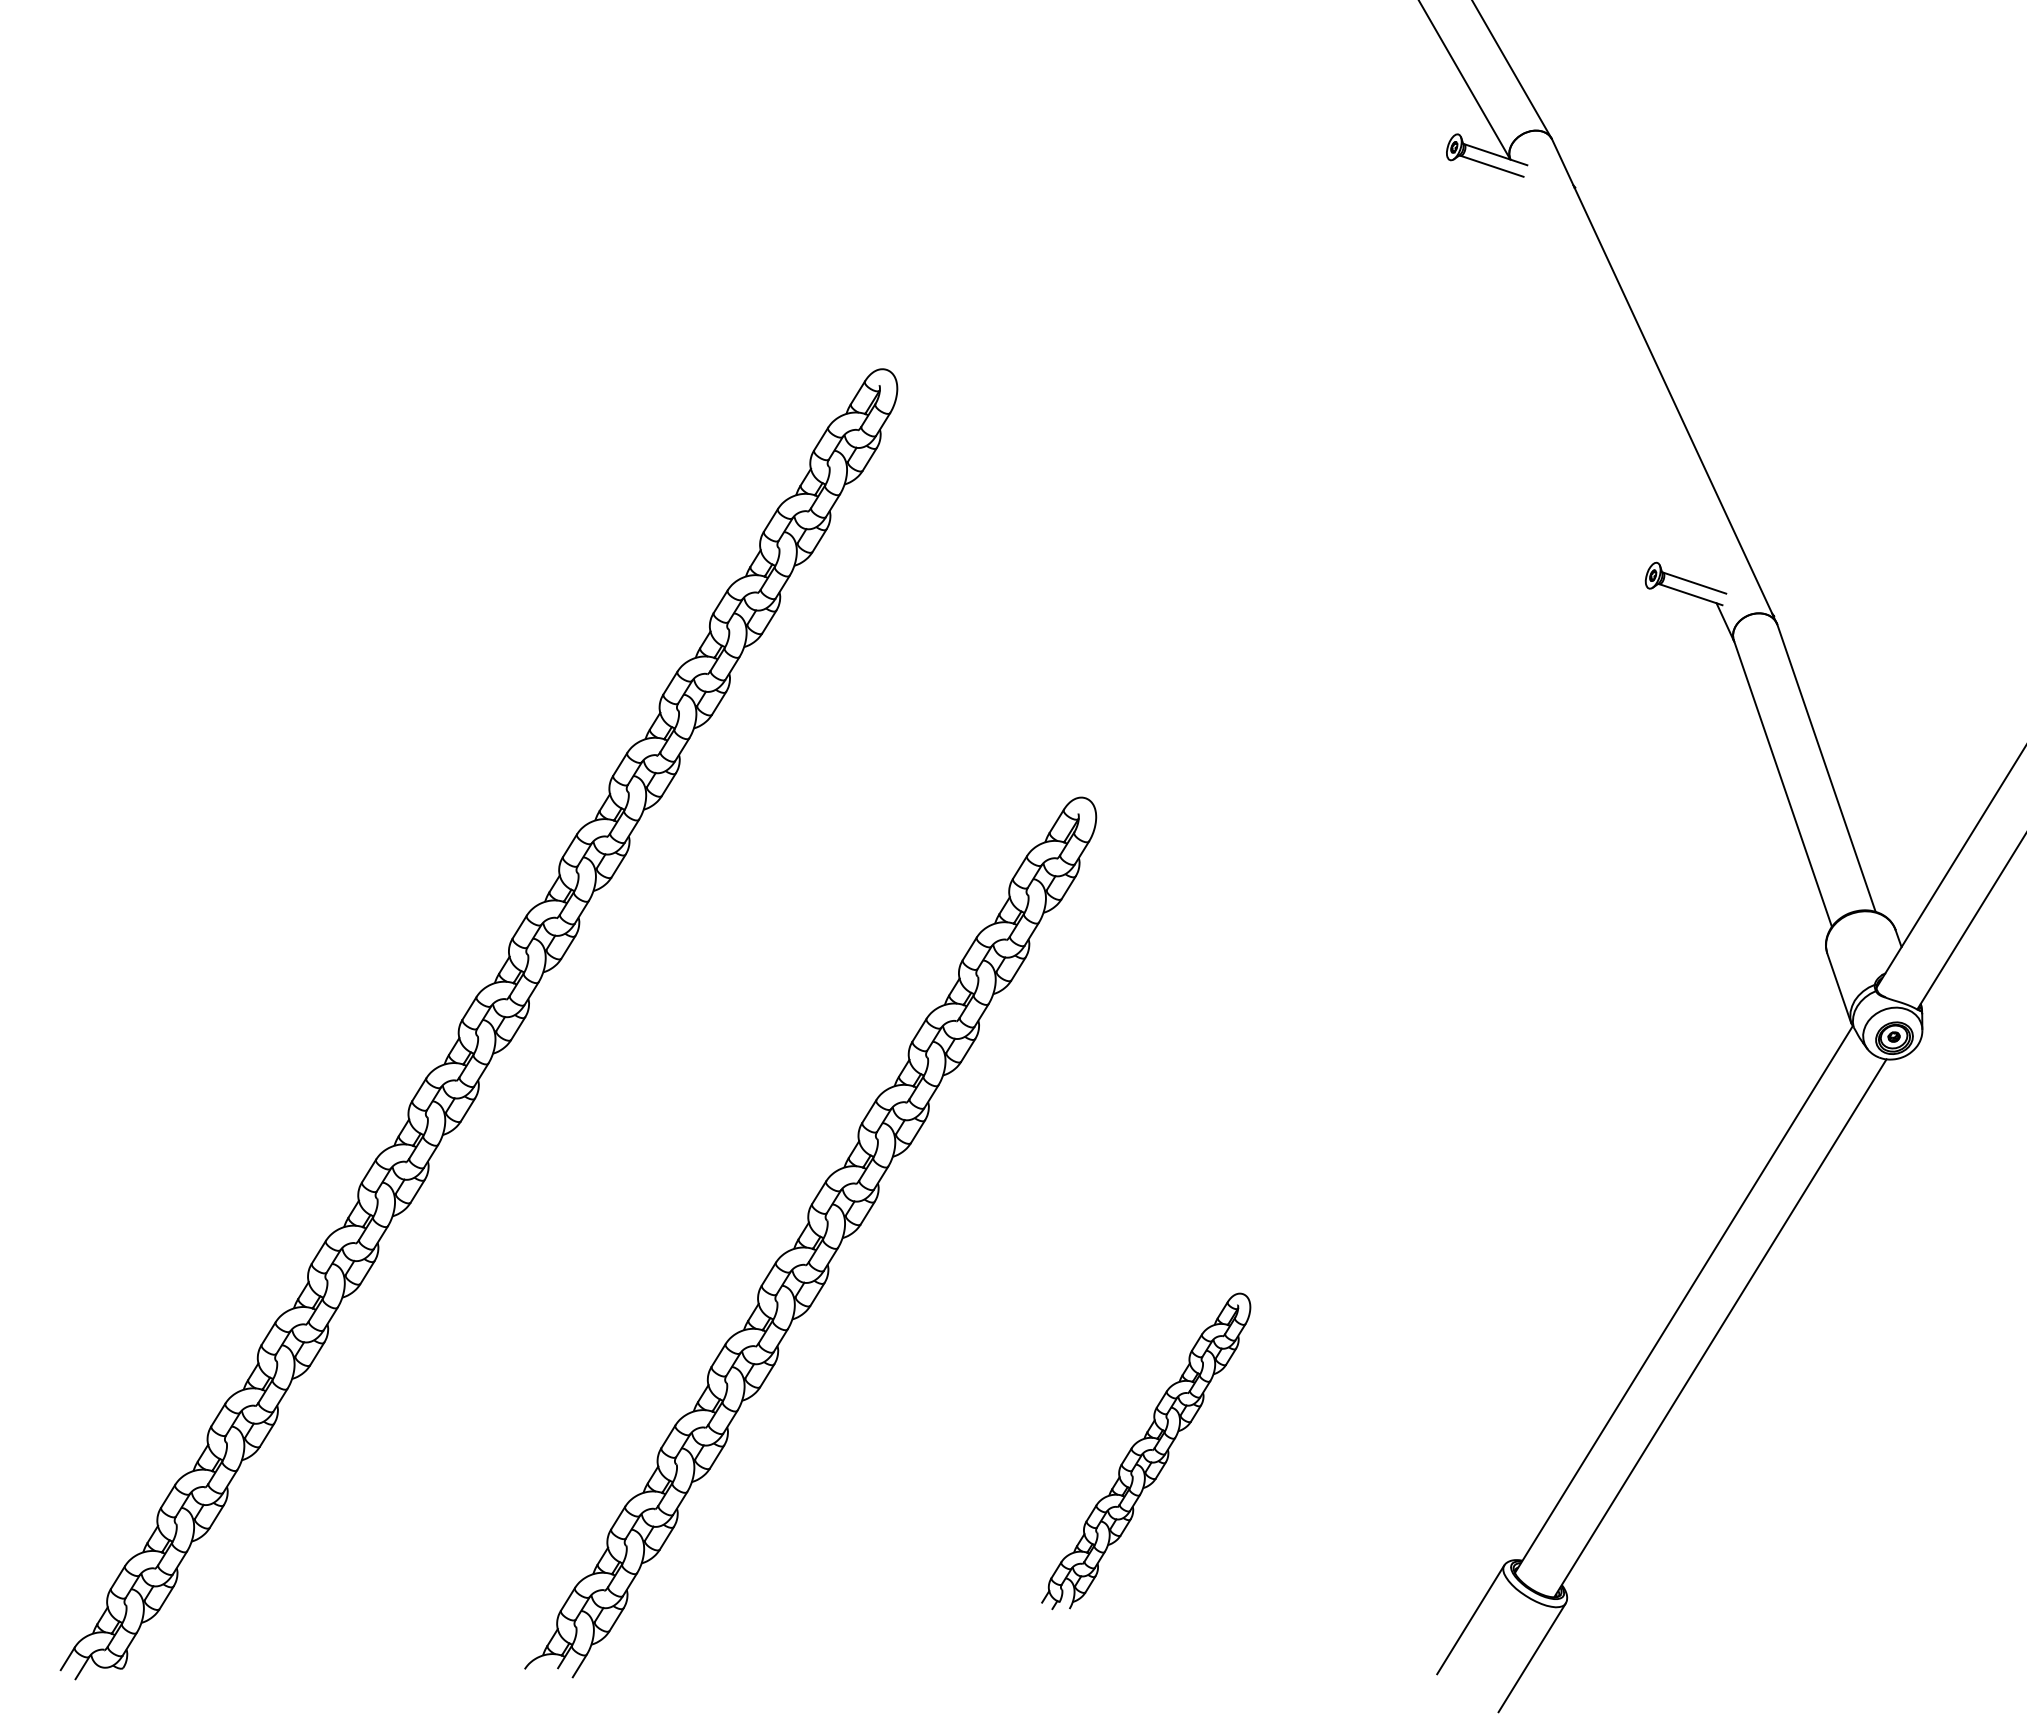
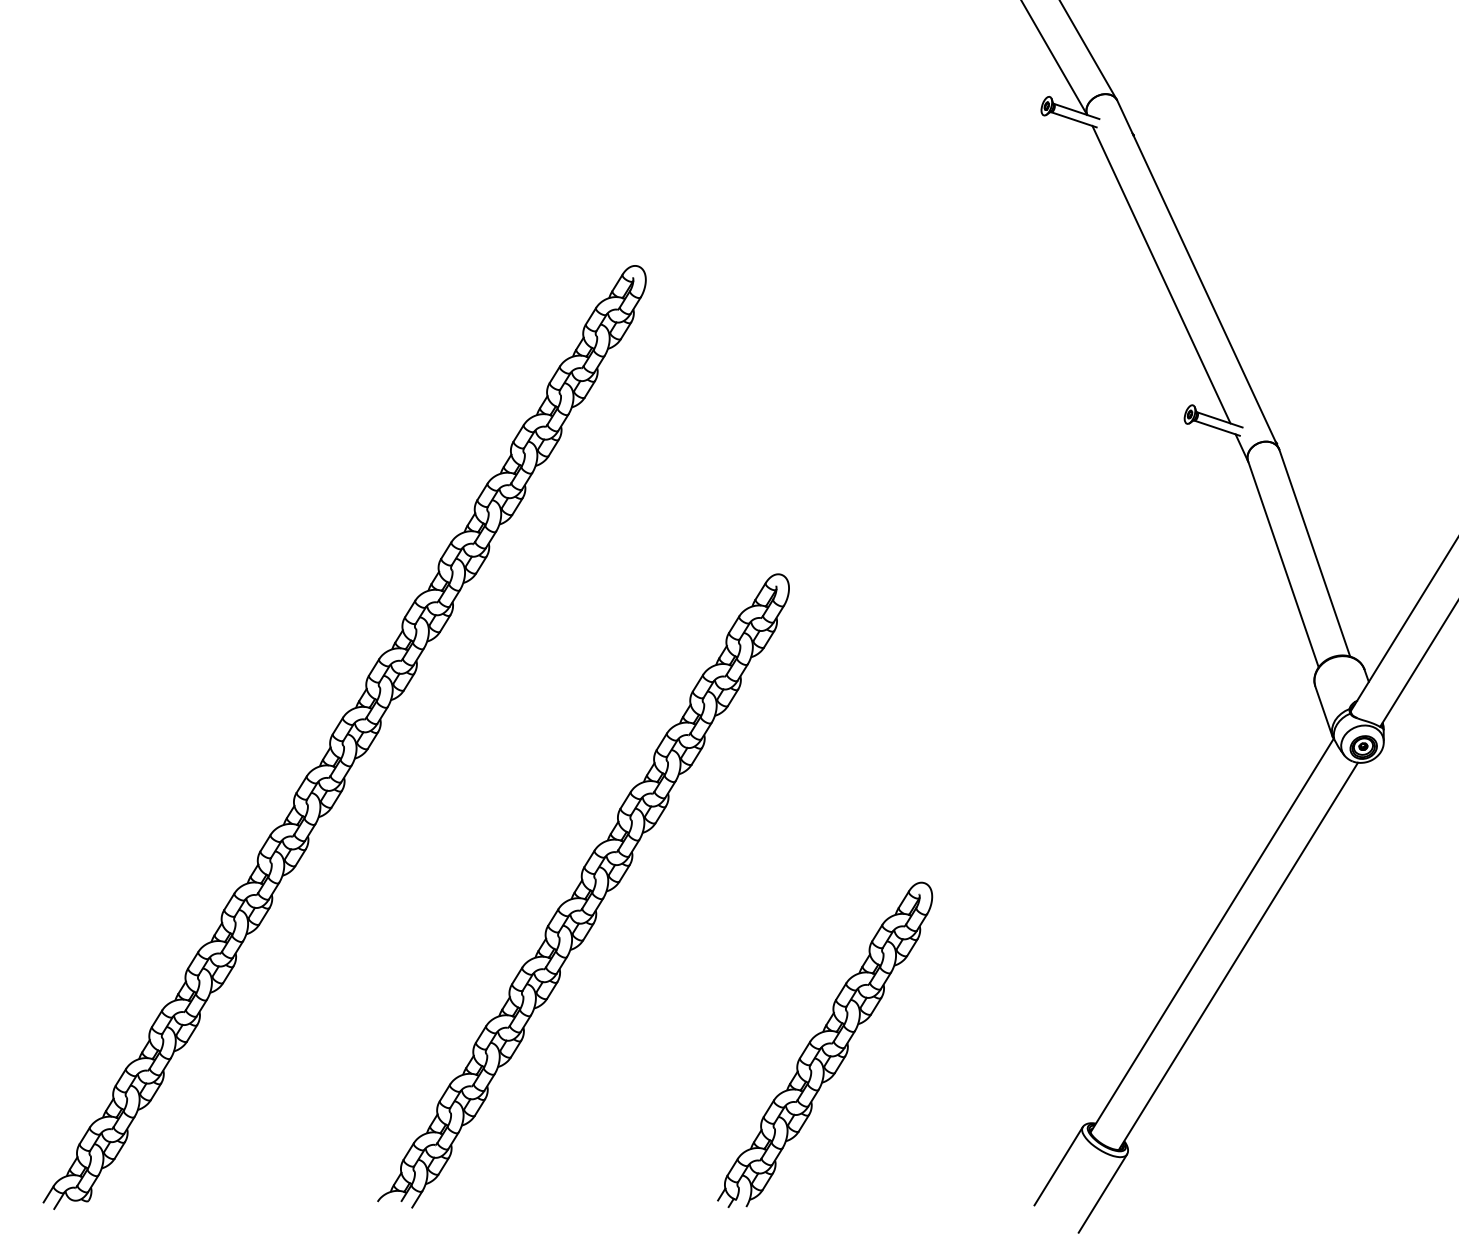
line: (1613, 381) -> (1161, 274), added
part: (1145, 1451) -> (824, 1045), size x1.43

